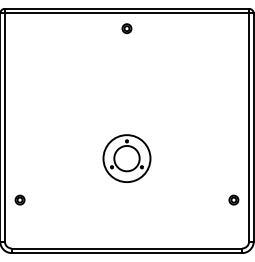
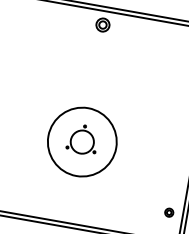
part: (126, 28) -> (102, 24), size x1.6
circle: (126, 158) -> (81, 141), size x1.6
part: (233, 199) -> (168, 212), moved

